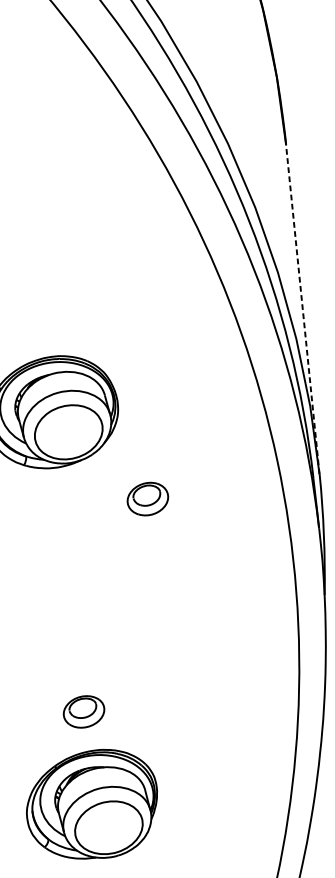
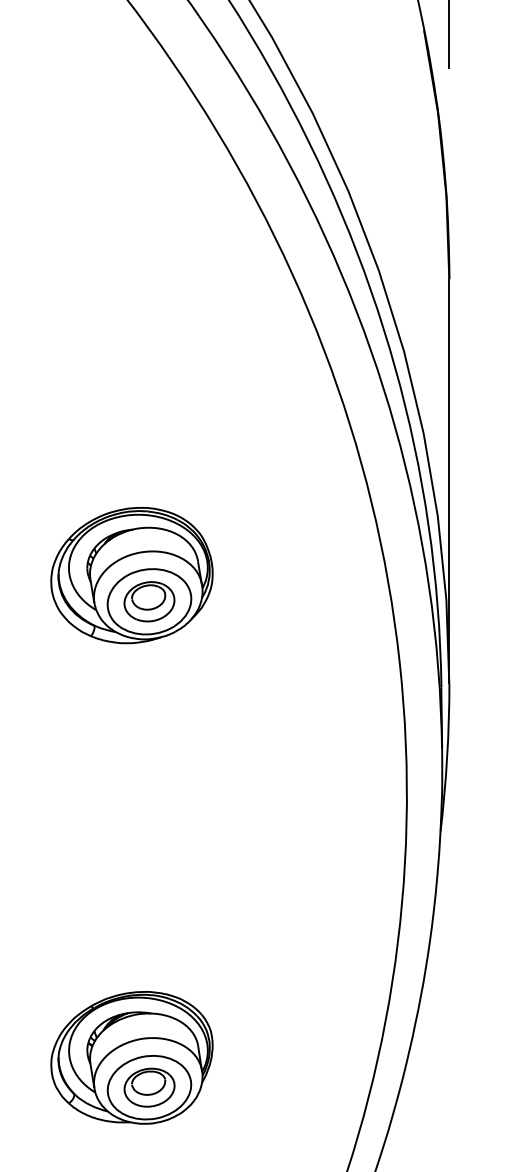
line: (302, 308) -> (449, 480), dashed -> solid
part: (147, 498) -> (149, 601), moved
part: (83, 711) -> (149, 1087), moved

